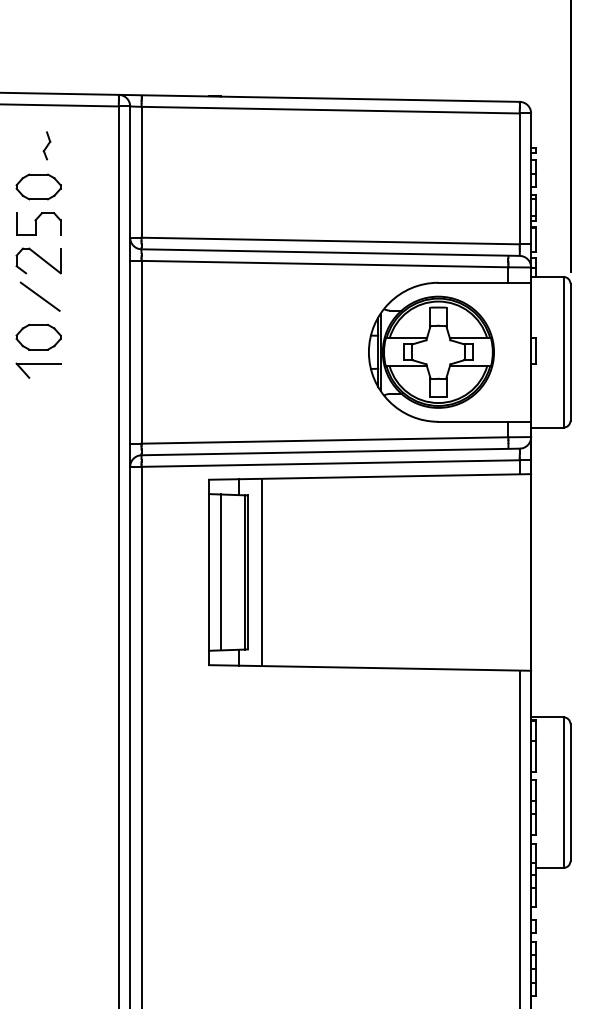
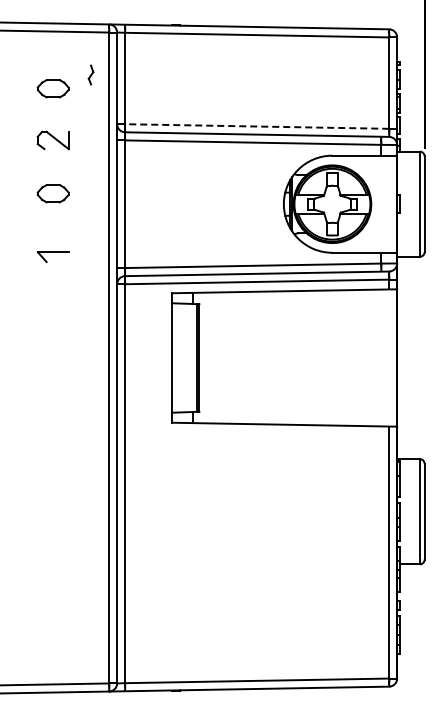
part: (46, 145) -> (90, 74), moved
part: (39, 223) -> (53, 114), removed
line: (329, 240) -> (256, 126), solid -> dashed
line: (39, 296) -> (53, 165), removed
part: (37, 371) -> (52, 257), moved
line: (220, 571) -> (180, 357), removed
line: (262, 571) -> (209, 357), removed

